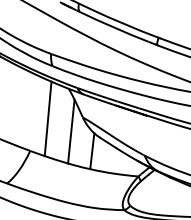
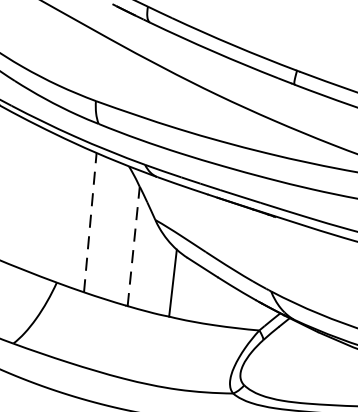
line: (48, 118) -> (91, 221), solid -> dashed
line: (71, 131) -> (134, 246), solid -> dashed

